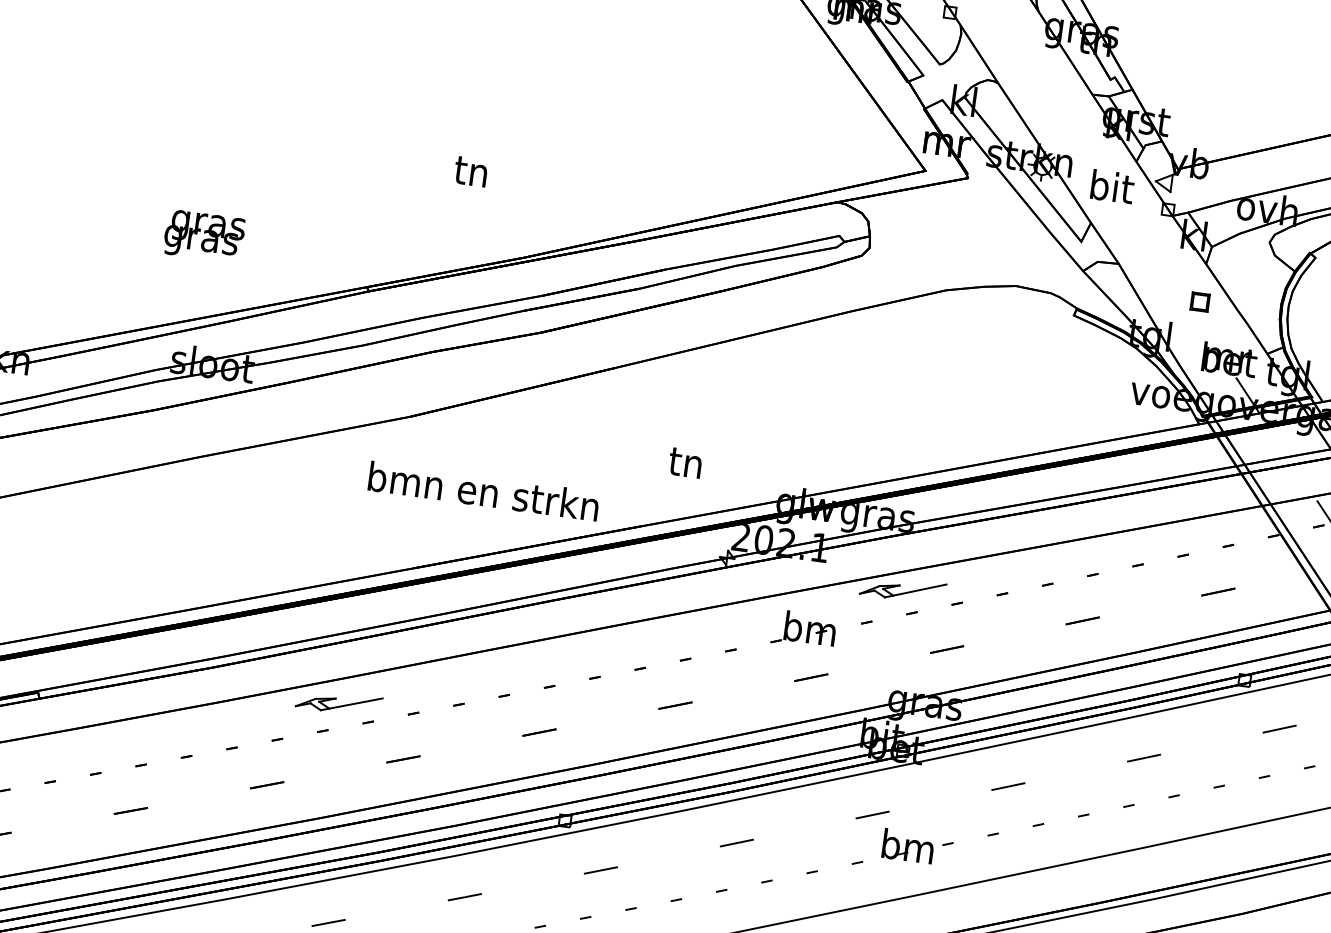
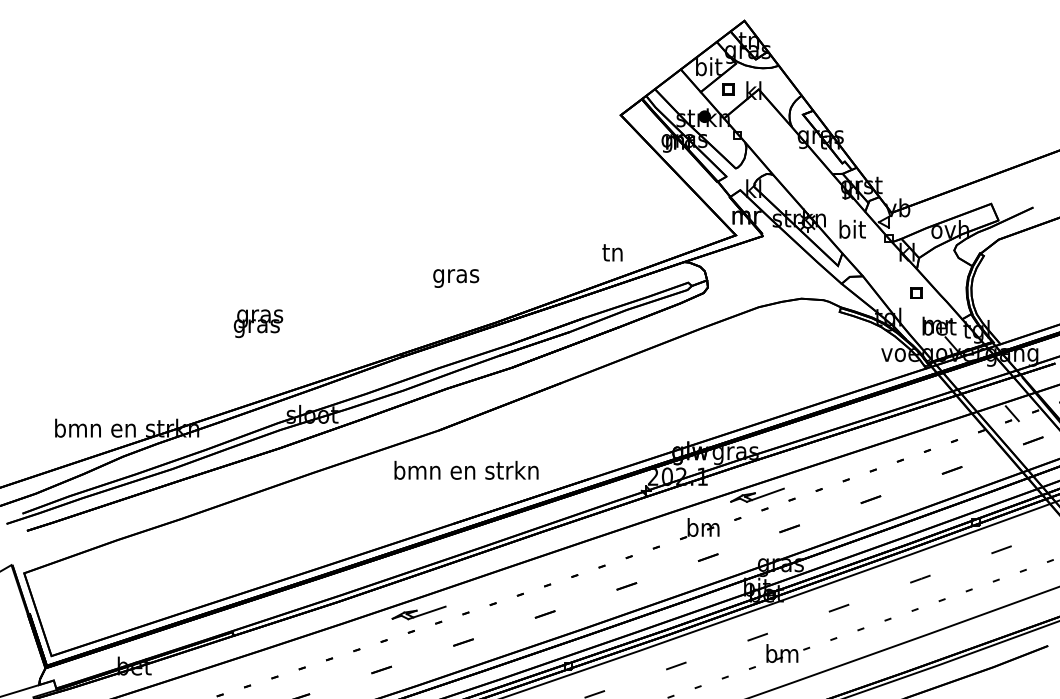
text: (472, 175) -> (456, 276), tn -> gras
text: (204, 236) -> (258, 323), moved
text: (685, 462) -> (612, 252), moved
text: (484, 489) -> (466, 469), moved

